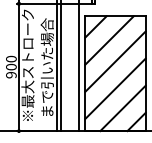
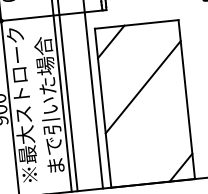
line: (109, 40) -> (131, 58), removed
line: (115, 88) -> (147, 124), removed
line: (122, 108) -> (159, 151), removed

